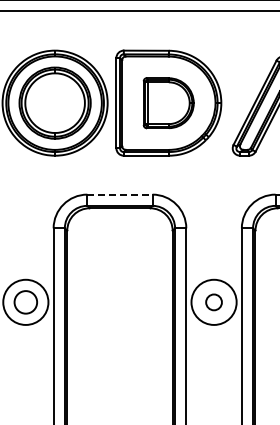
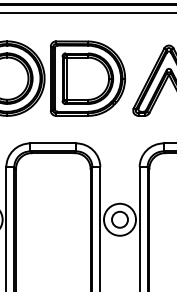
part: (168, 102) -> (87, 78), size x1.43
line: (119, 194) -> (52, 143), dashed -> solid
circle: (213, 302) -> (119, 219), size x1.43

